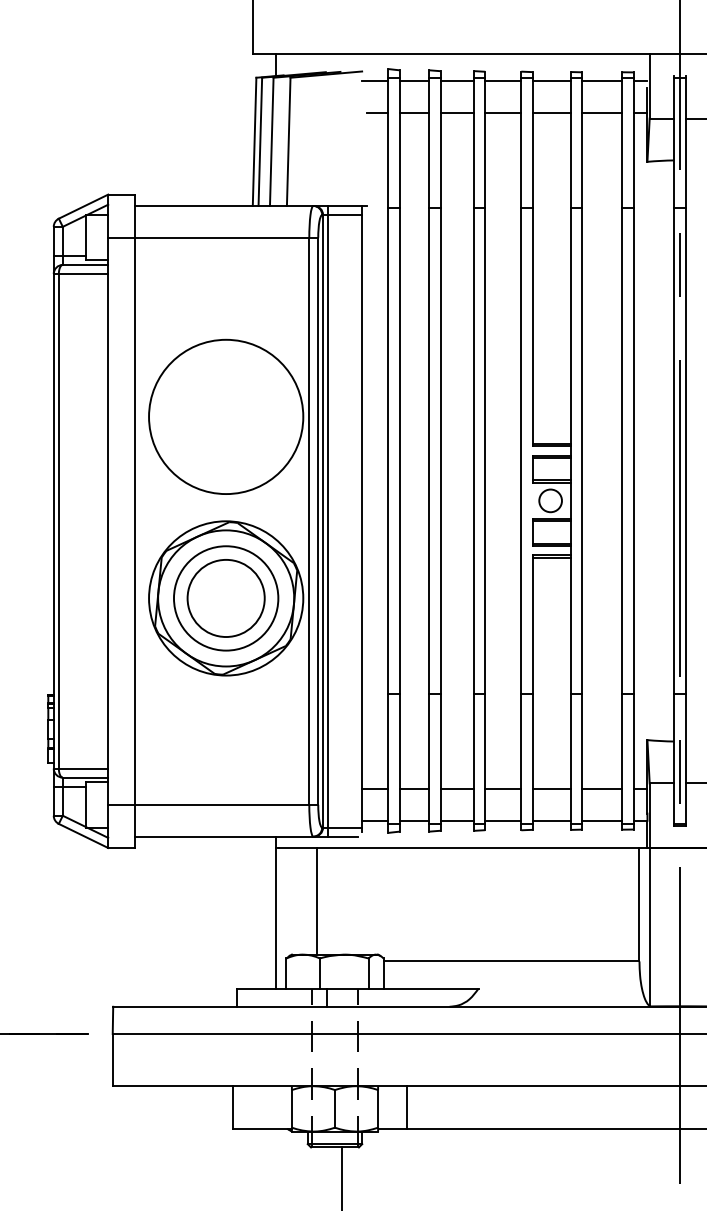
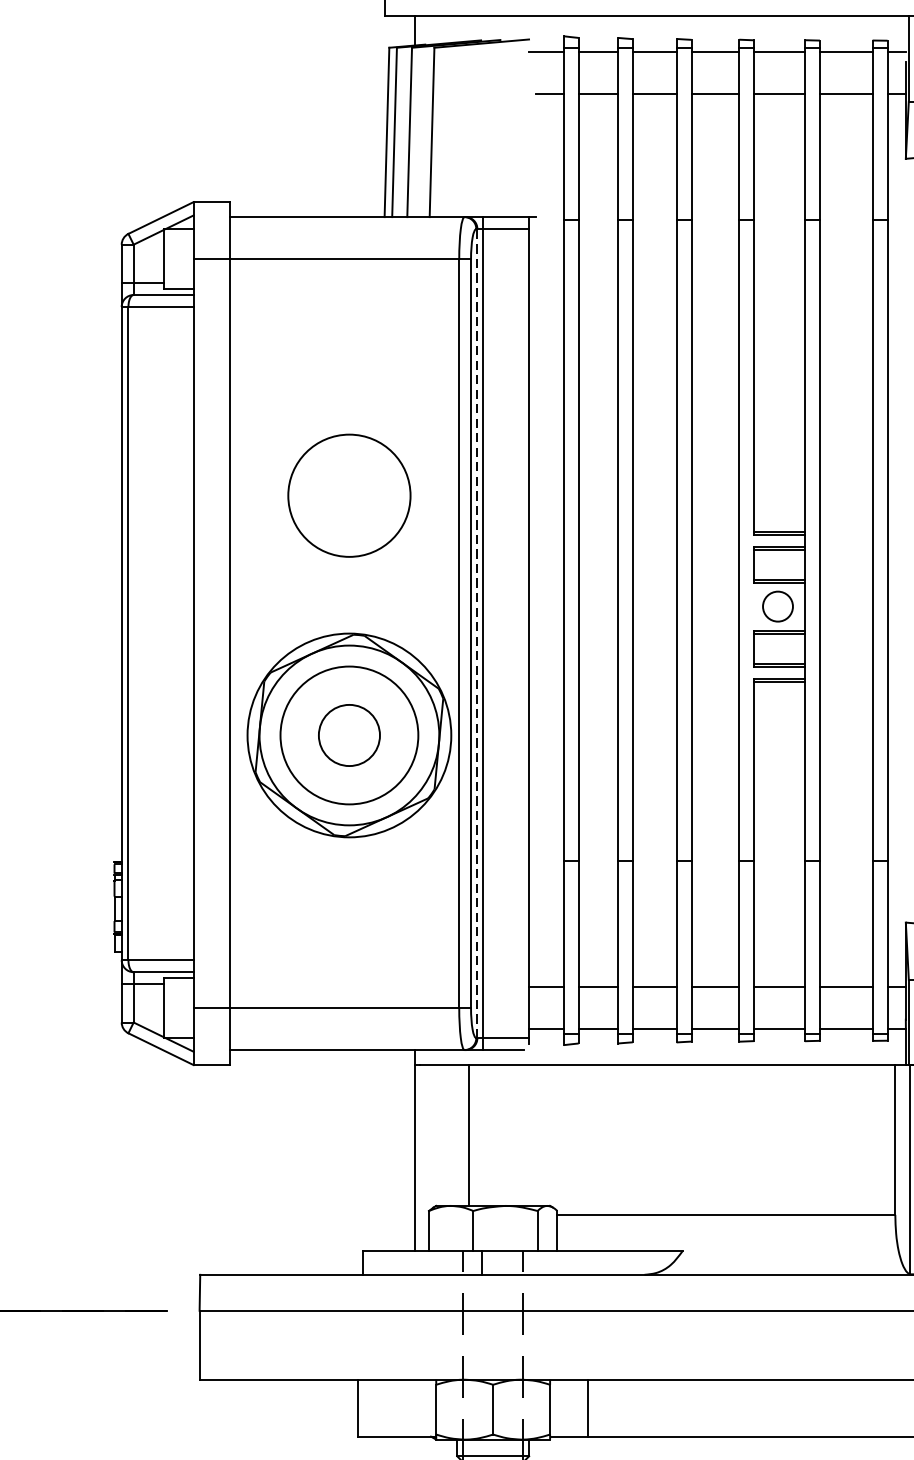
circle: (226, 416) -> (349, 495), size x0.6
line: (323, 520) -> (477, 632), solid -> dashed
circle: (225, 598) -> (348, 735), size x0.6

